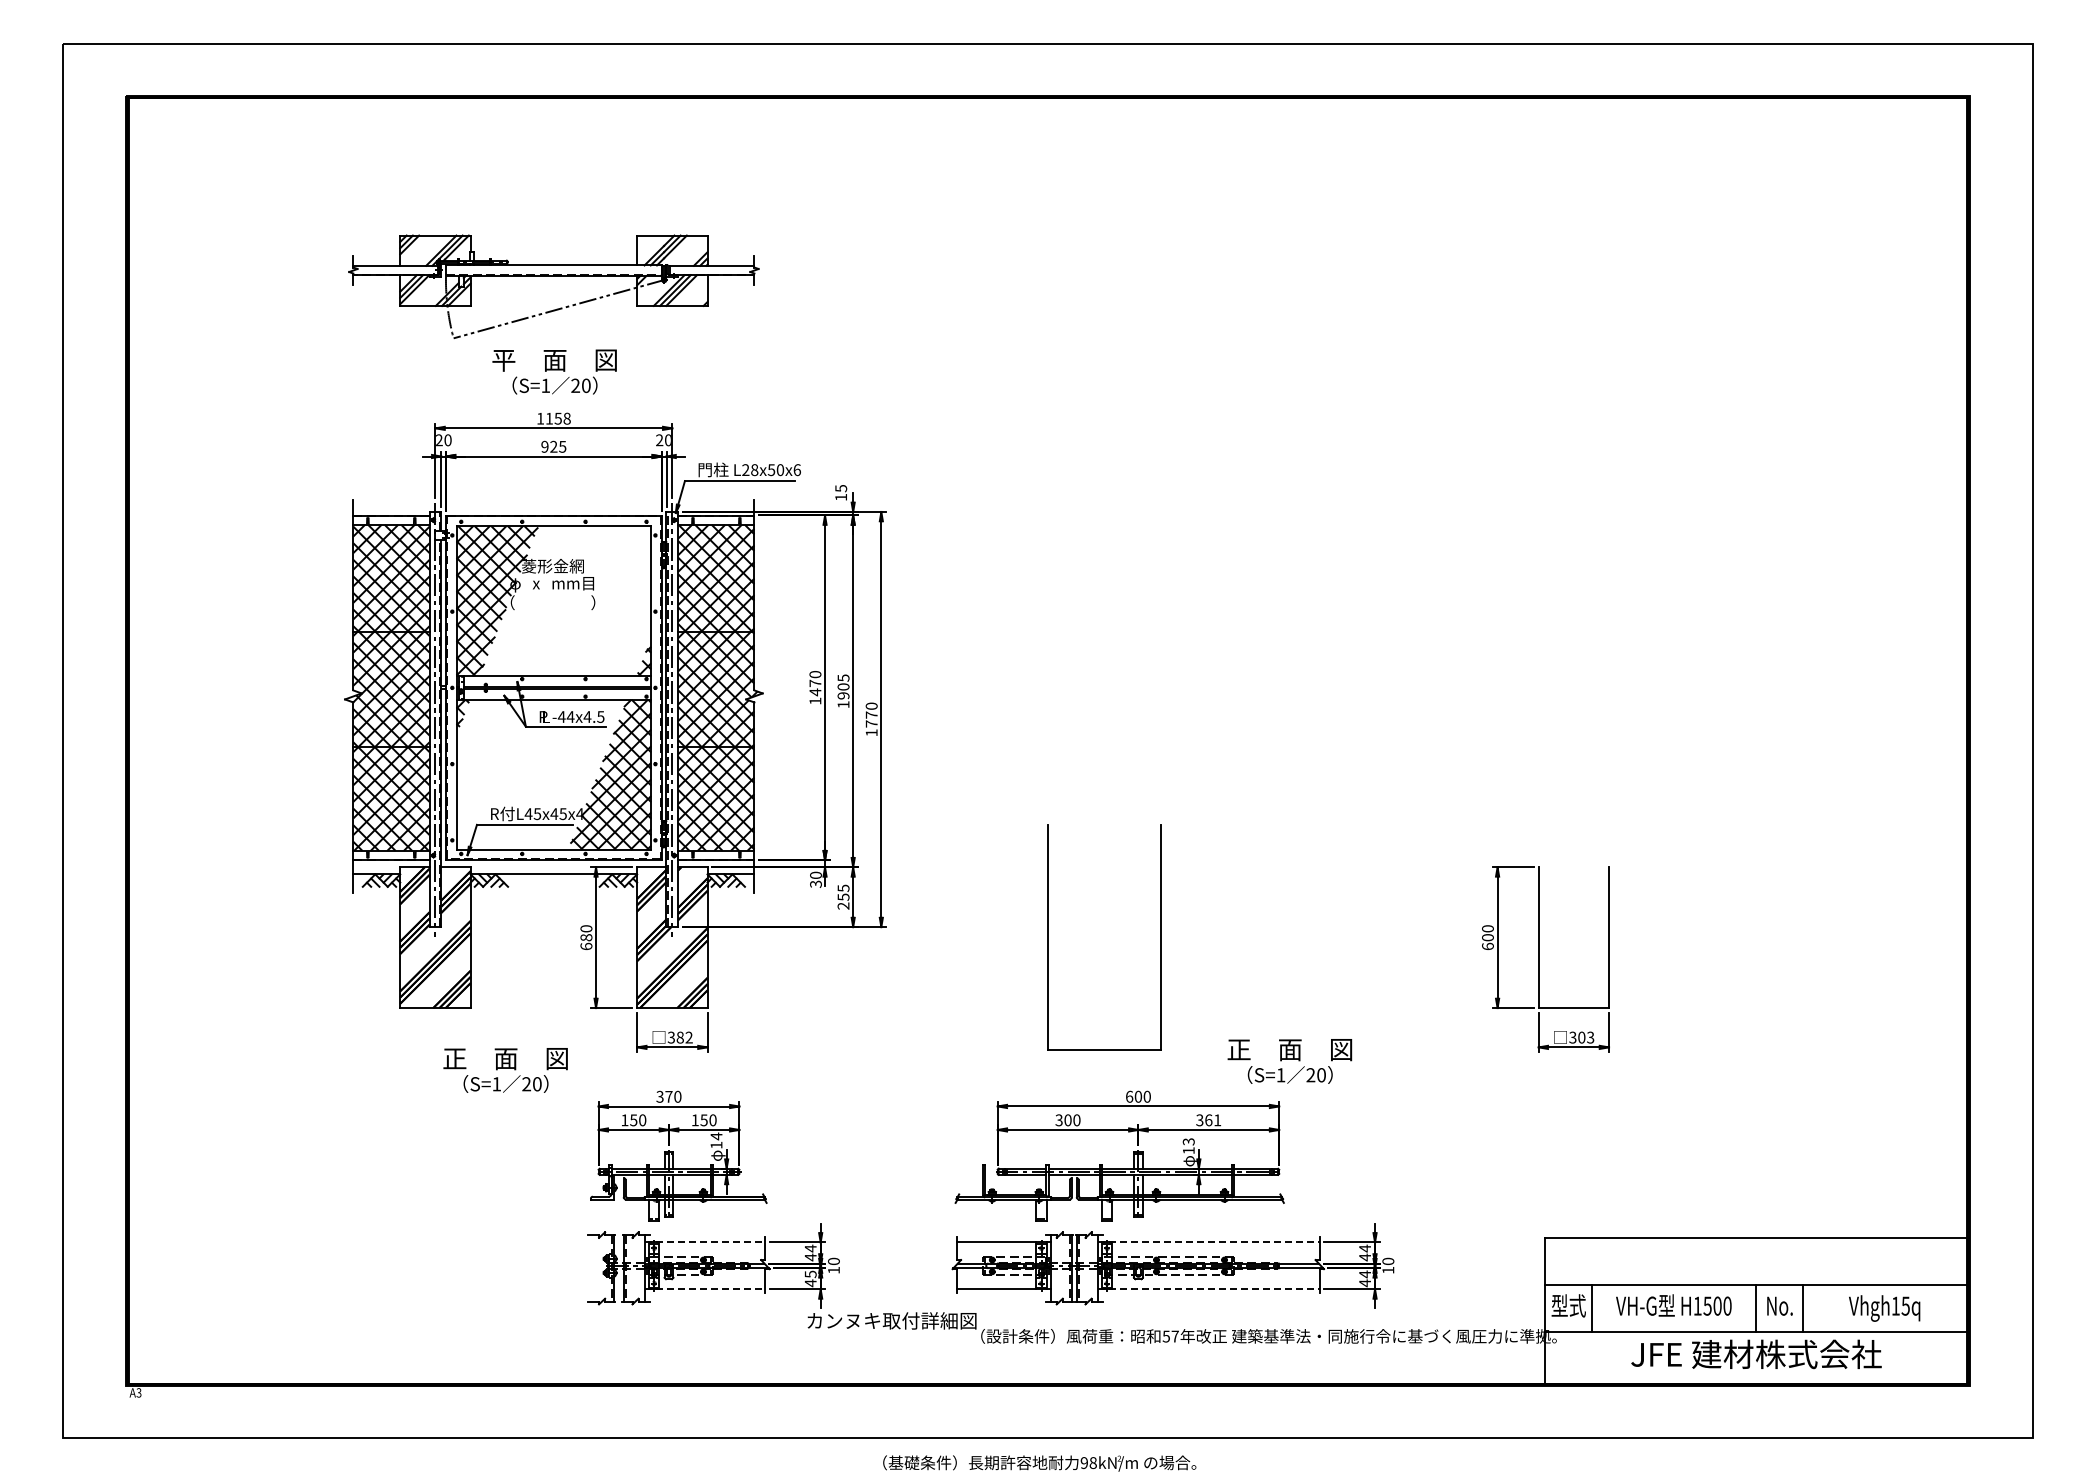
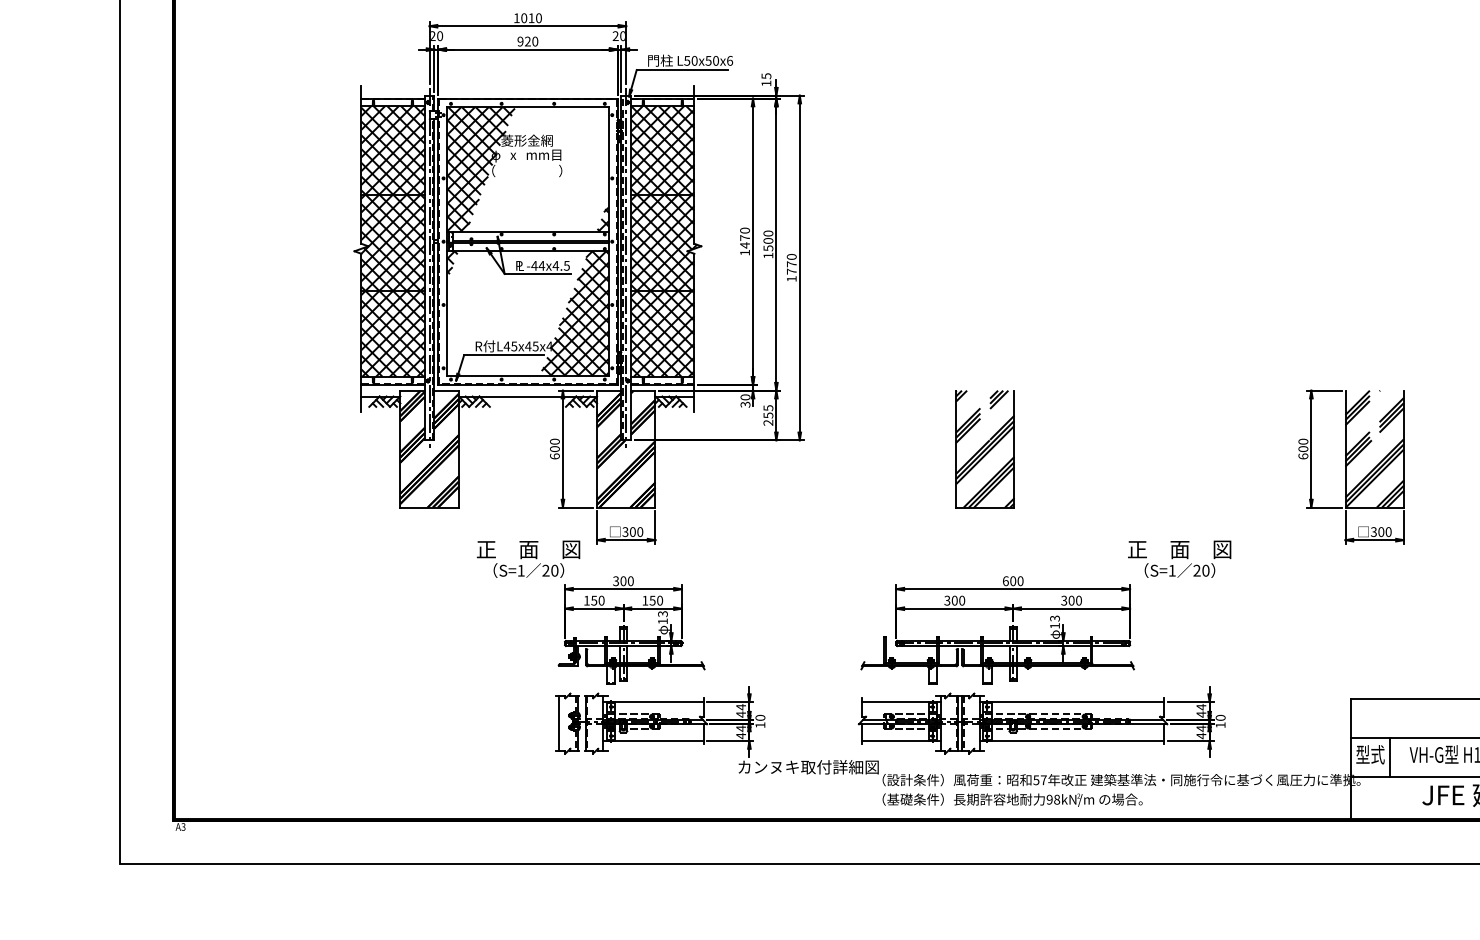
text: (557, 418) -> (530, 18), 1158 -> 1010
text: (562, 446) -> (535, 41), 925 -> 920
text: (750, 470) -> (691, 61), L28x50x6 -> L50x50x6
text: (843, 686) -> (768, 240), 1905 -> 1500
text: (586, 937) -> (554, 448), 680 -> 600
part: (1104, 937) -> (985, 448), size x0.62
hatch: (1573, 937) -> (1374, 448), added
text: (684, 1037) -> (636, 531), 382 -> 300
text: (1590, 1037) -> (1388, 531), 303 -> 300
text: (1289, 1061) -> (1179, 559), moved
text: (505, 1070) -> (528, 559), moved
text: (668, 1096) -> (623, 580), 370 -> 300
text: (1213, 1120) -> (1075, 600), 361 -> 300
text: (716, 1136) -> (662, 614), 14 -> 13
line: (705, 1242) -> (653, 702), dashed -> solid
line: (1208, 1242) -> (1071, 702), dashed -> solid
line: (590, 1268) -> (558, 723), added
text: (810, 1274) -> (740, 728), 45 -> 44
line: (705, 1289) -> (653, 741), dashed -> solid
line: (1208, 1289) -> (1071, 741), dashed -> solid
text: (1039, 1463) -> (1012, 800), moved

